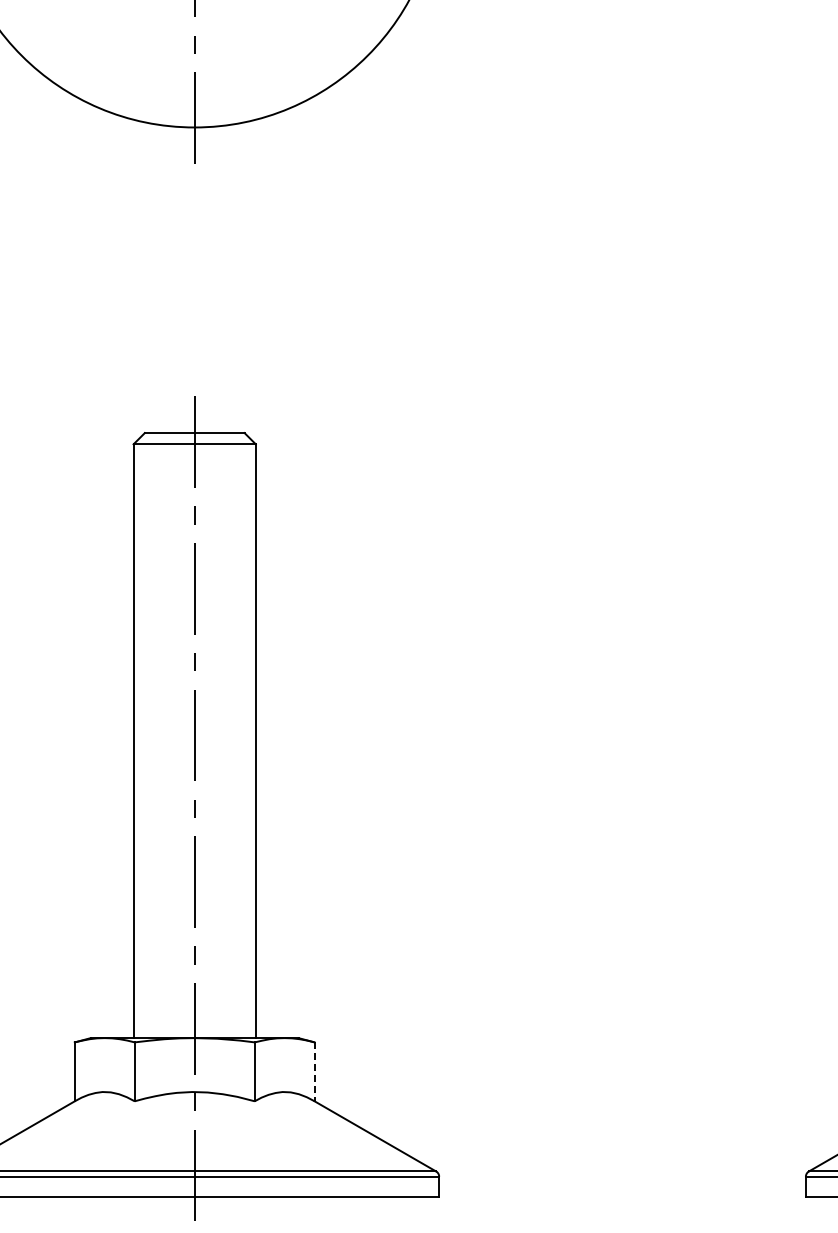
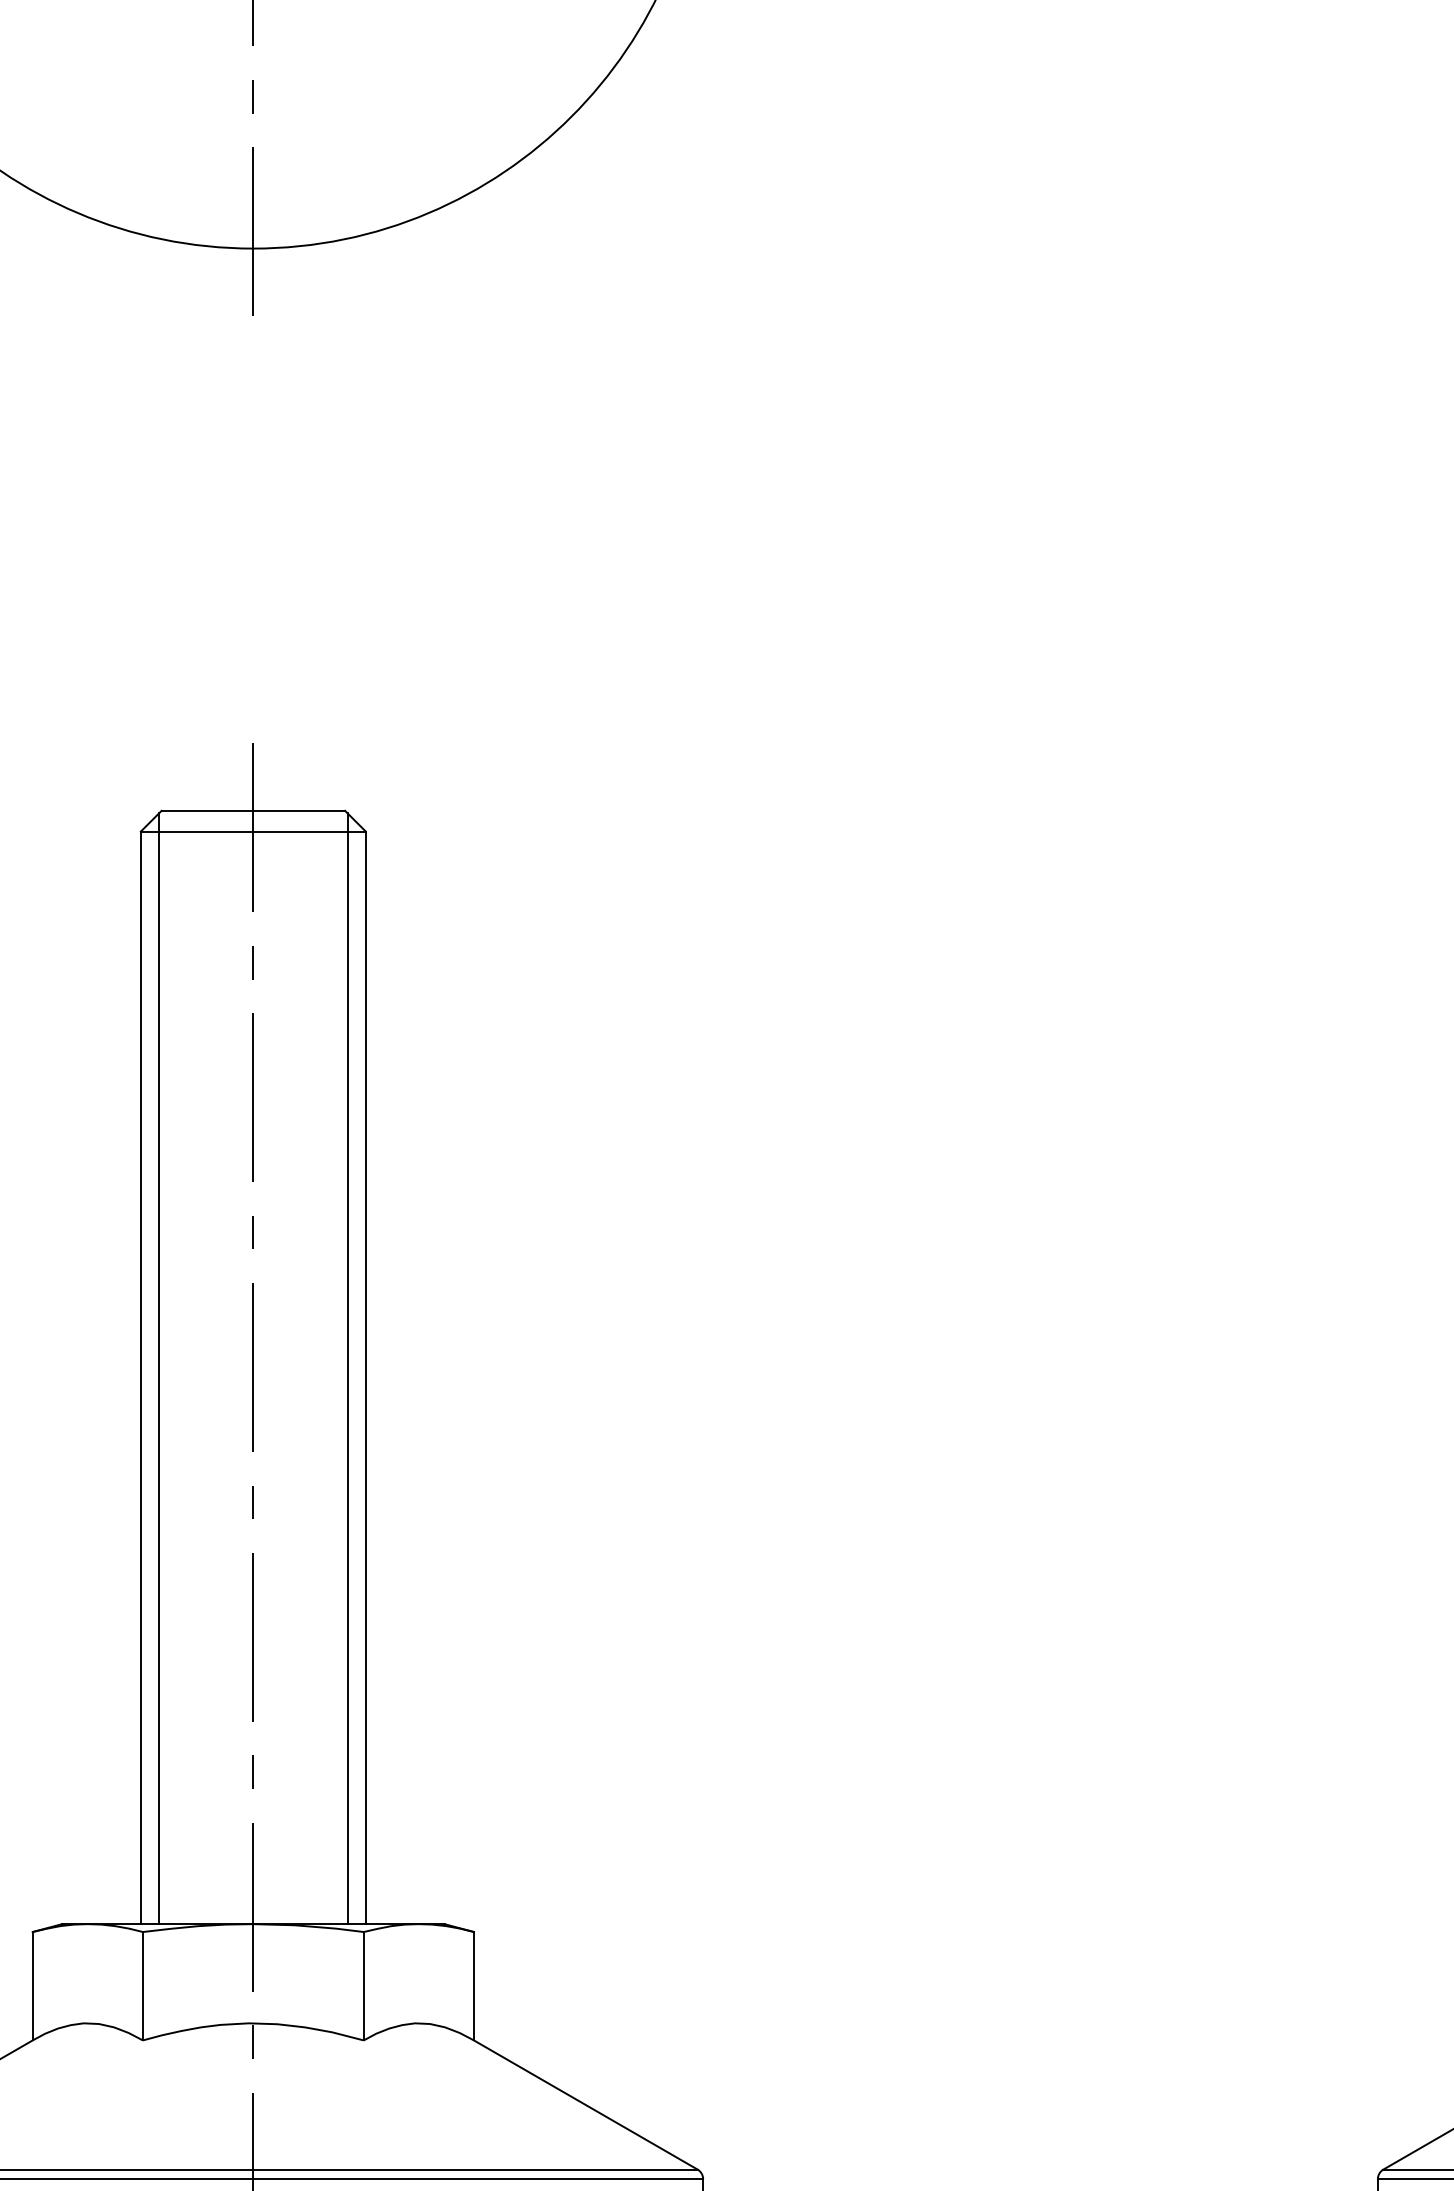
line: (143, 736) -> (159, 1369), added
line: (245, 736) -> (346, 1369), added
line: (314, 1072) -> (473, 1987), dashed -> solid

